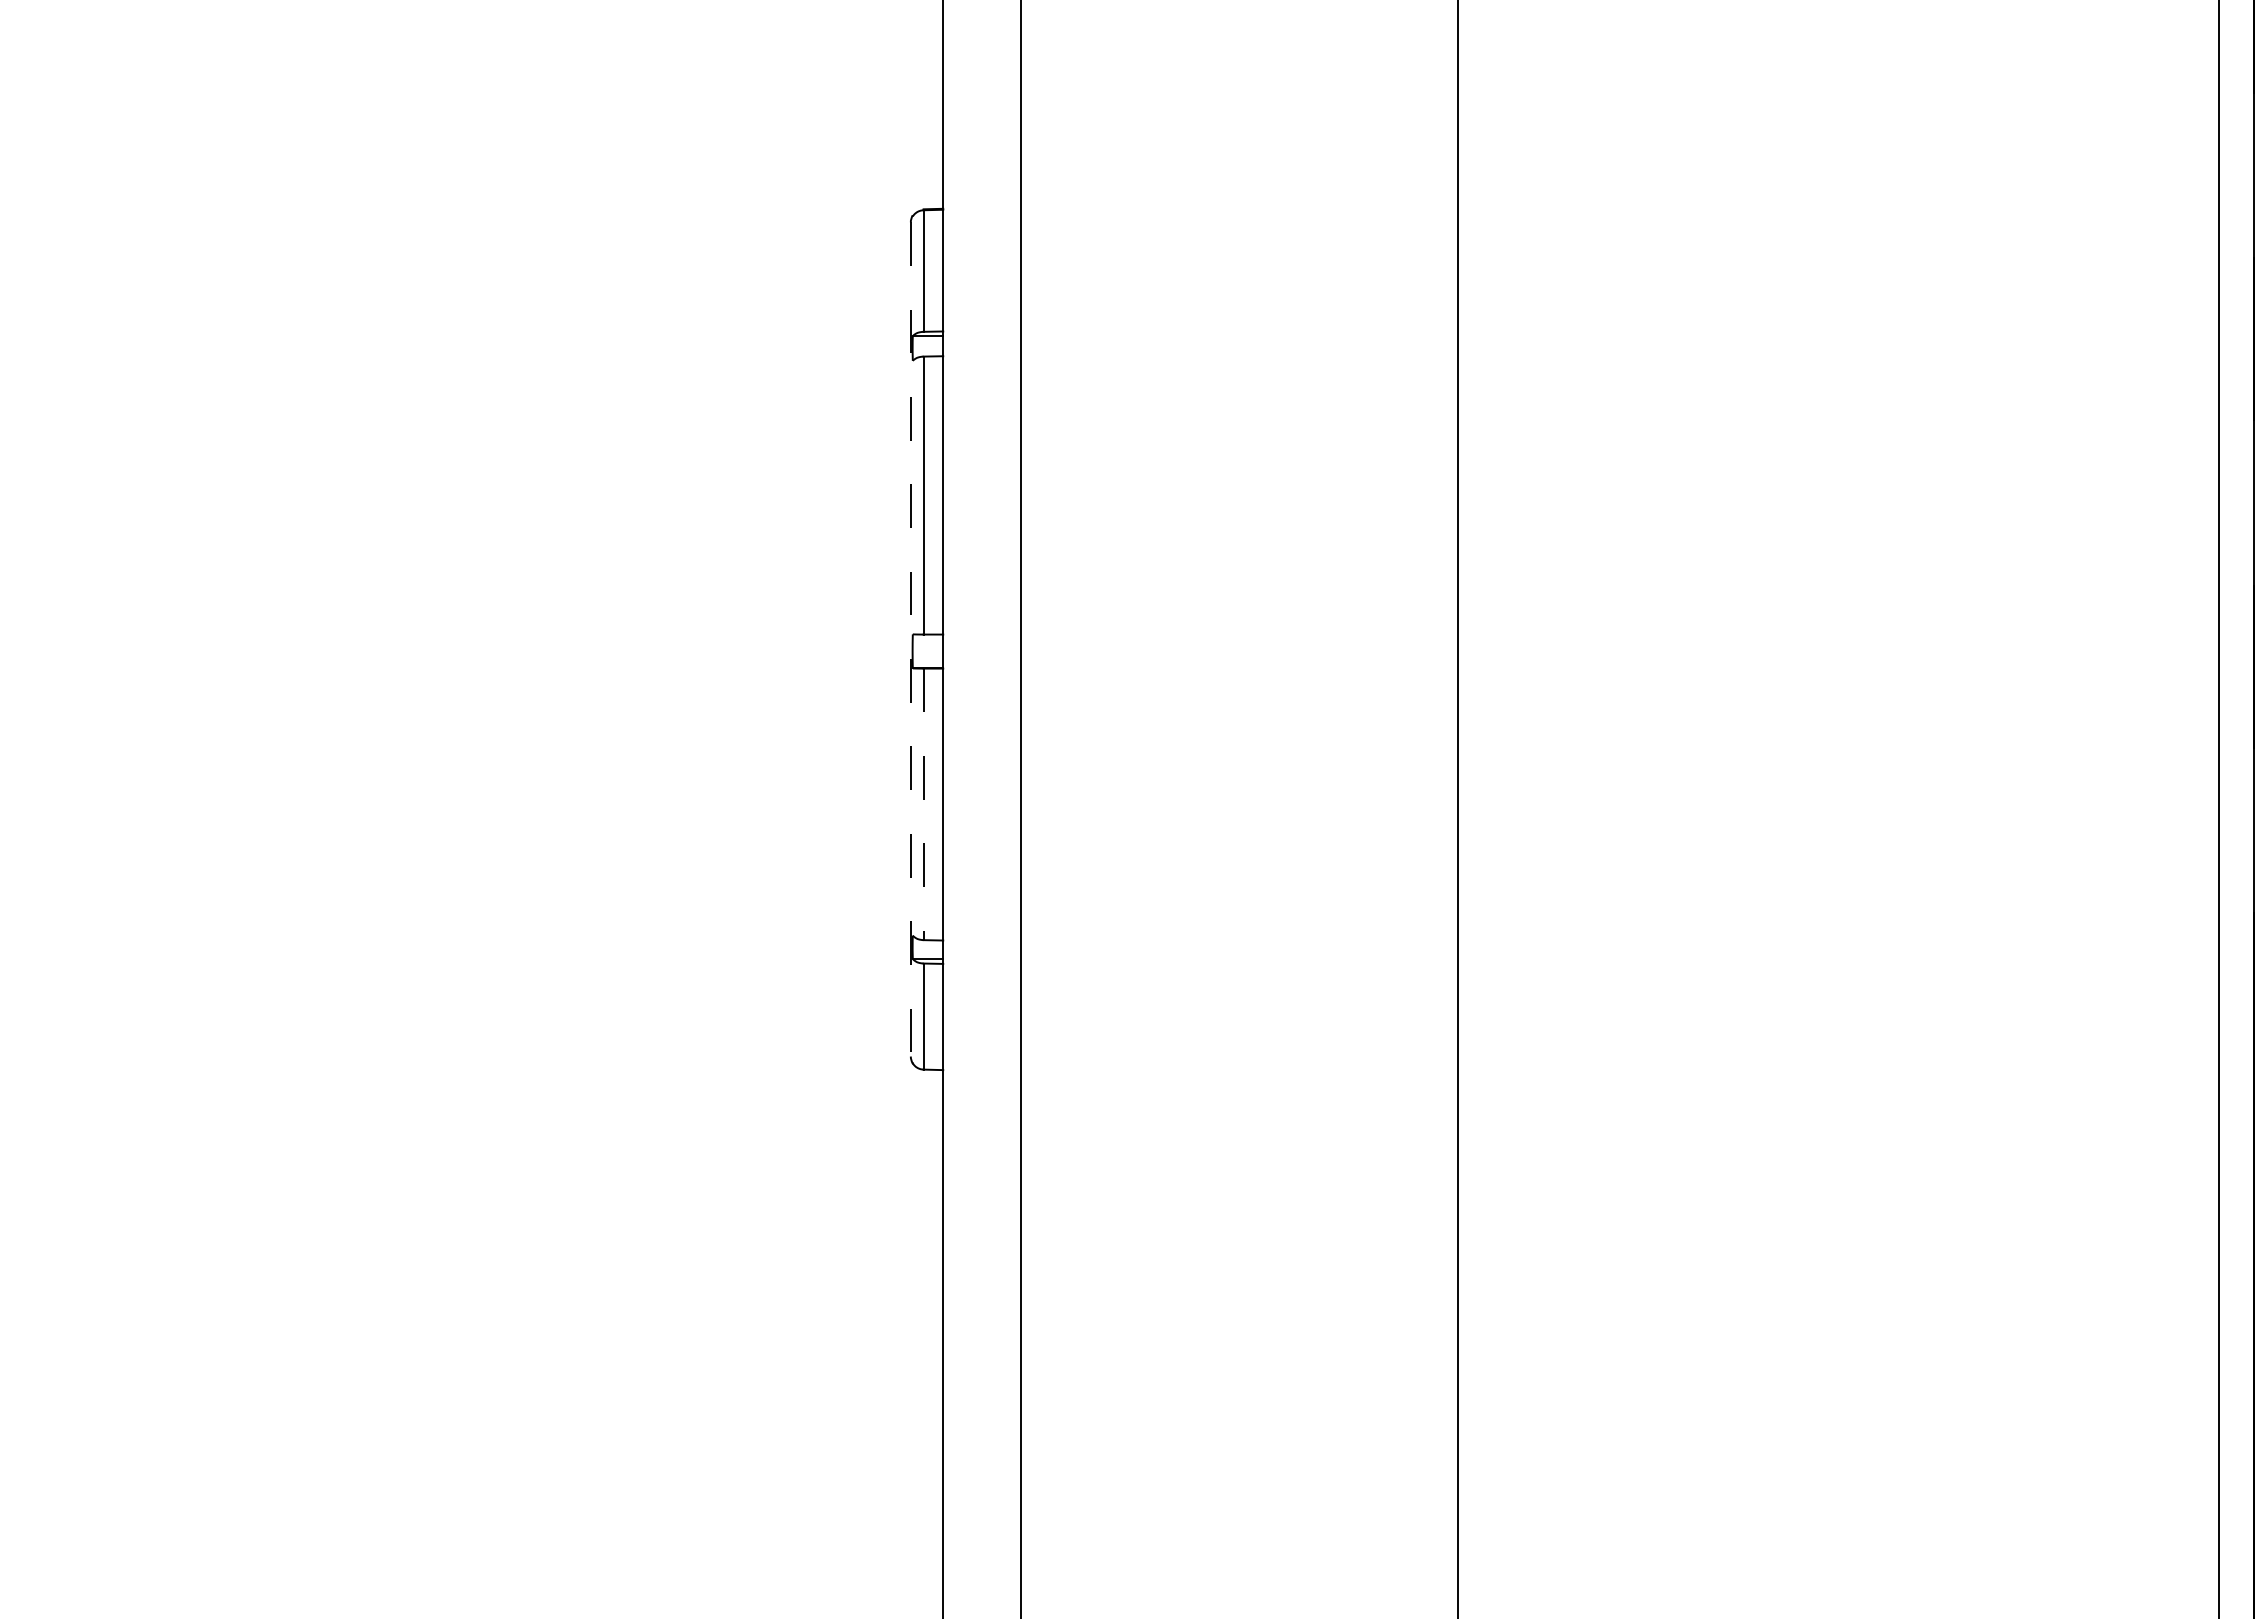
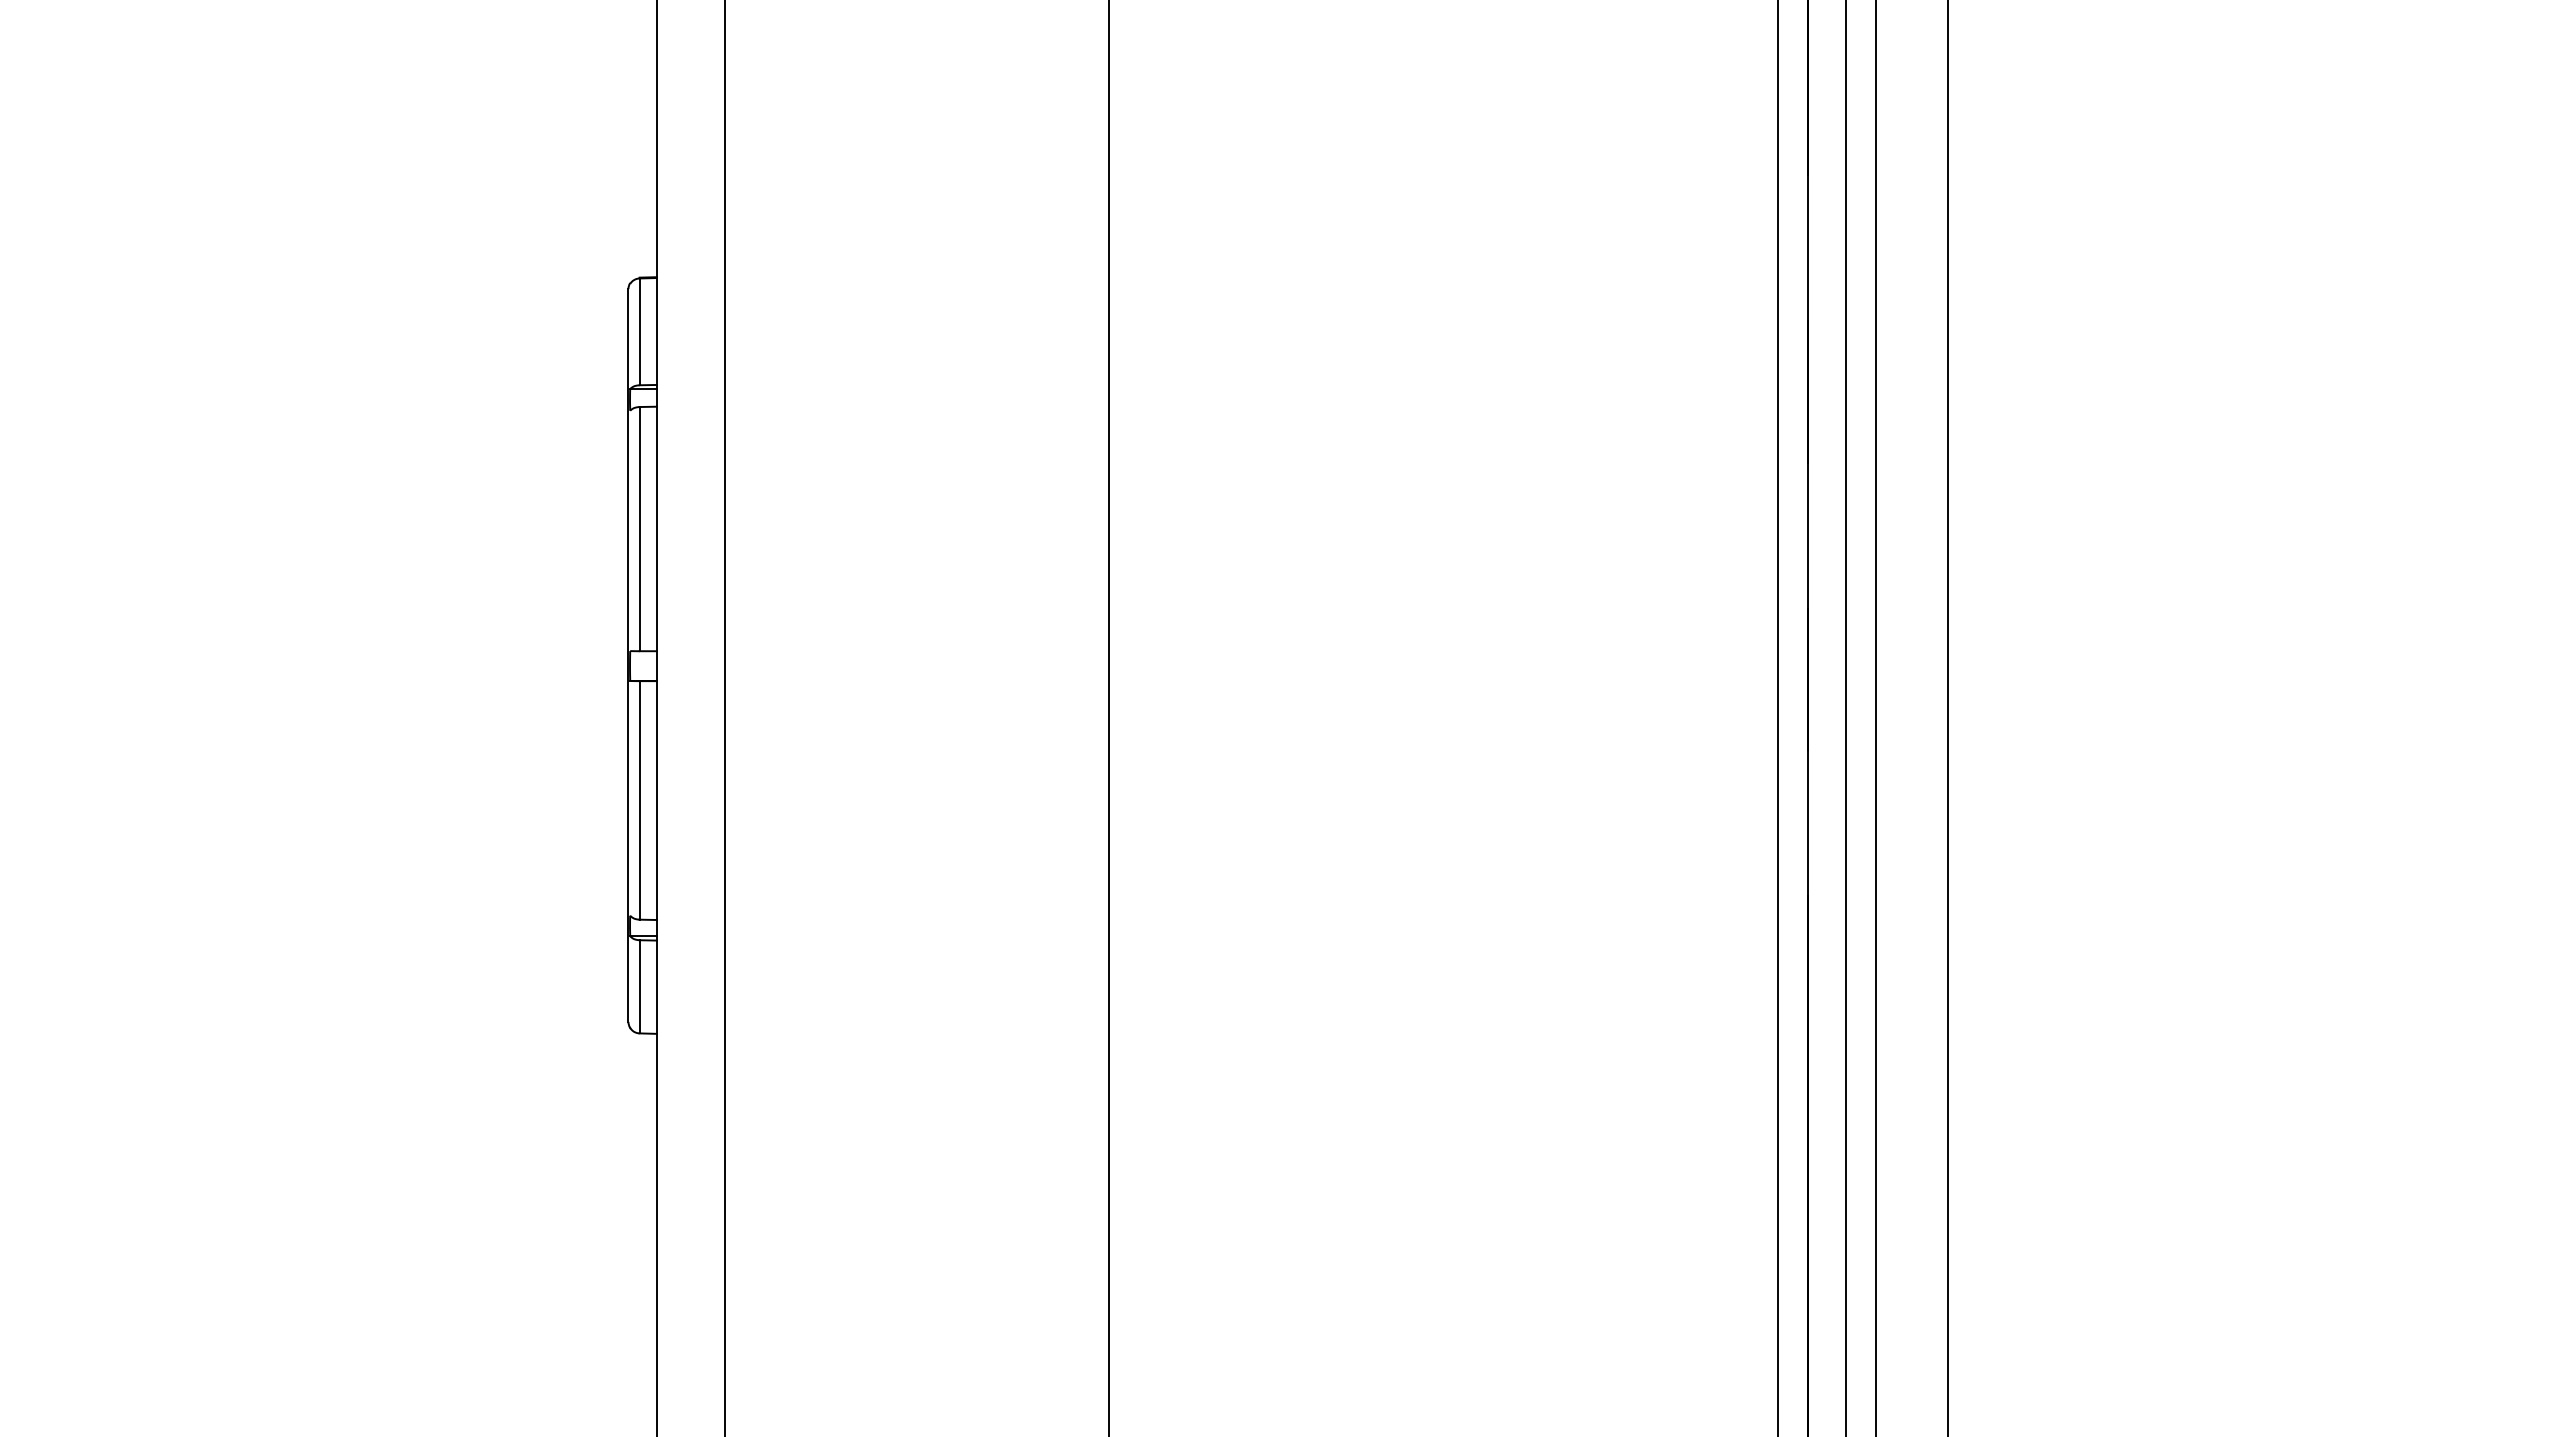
line: (910, 640) -> (628, 656), dashed -> solid
line: (923, 804) -> (639, 800), dashed -> solid

